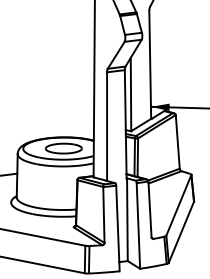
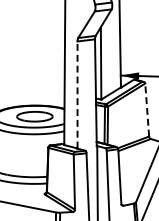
line: (107, 126) -> (77, 94), solid -> dashed
line: (177, 141) -> (146, 109), solid -> dashed

